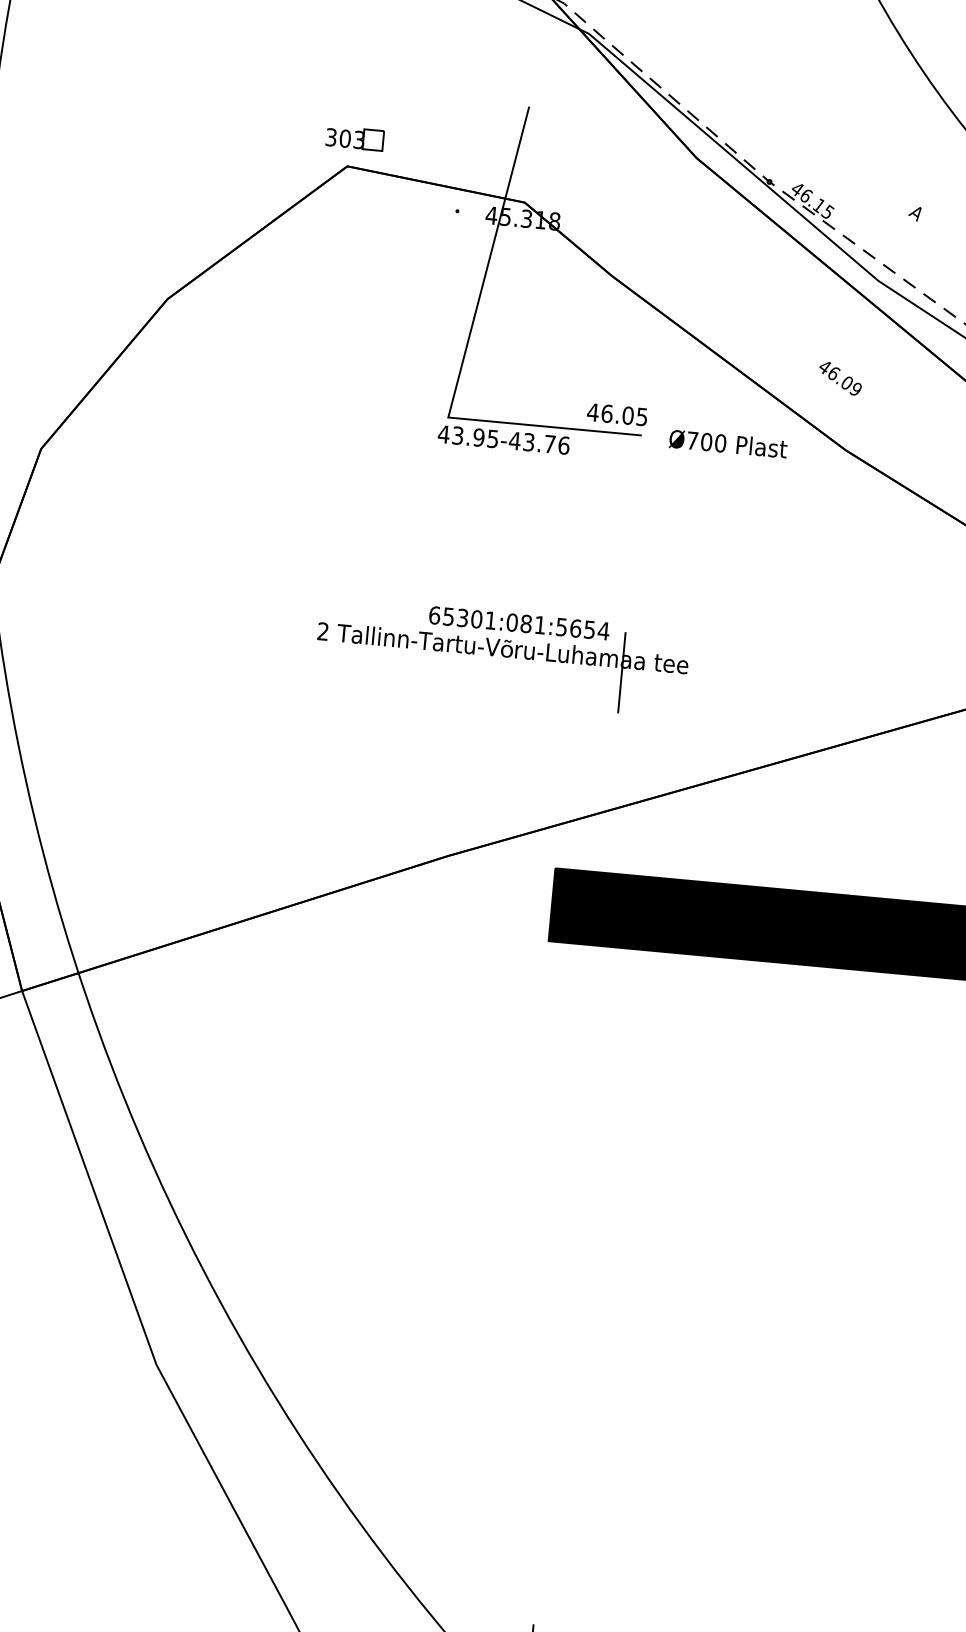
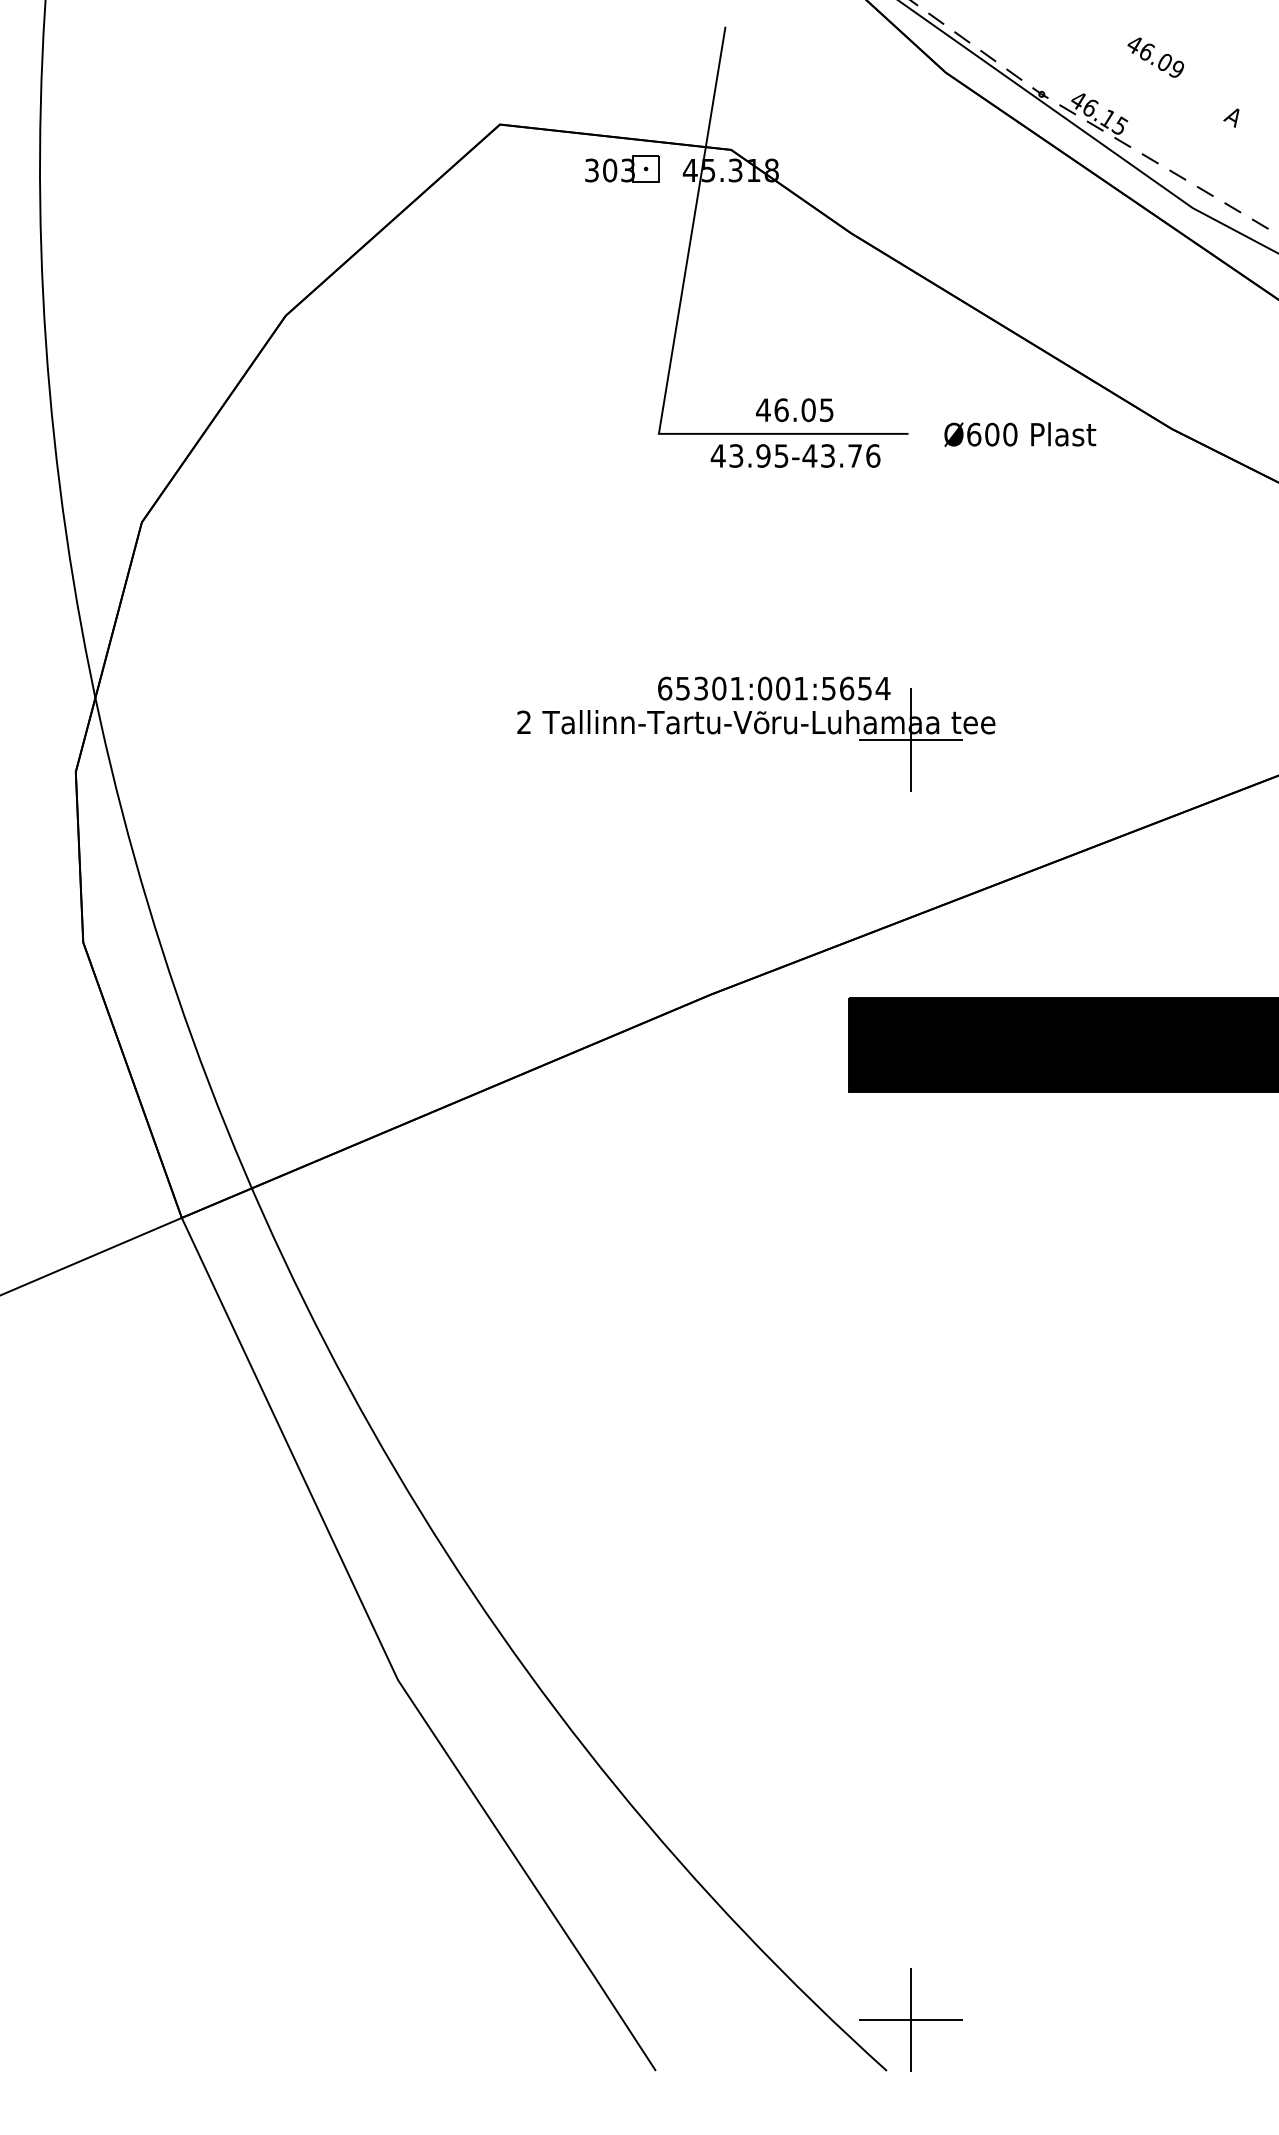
part: (355, 138) -> (622, 168), moved
text: (840, 378) -> (1155, 57), moved
text: (617, 414) -> (794, 410), moved
text: (503, 439) -> (795, 455), moved
text: (692, 440) -> (974, 434), Ø700 -> Ø600
text: (526, 623) -> (783, 688), 65301:081:5654 -> 65301:001:5654
line: (621, 672) -> (910, 739), added

